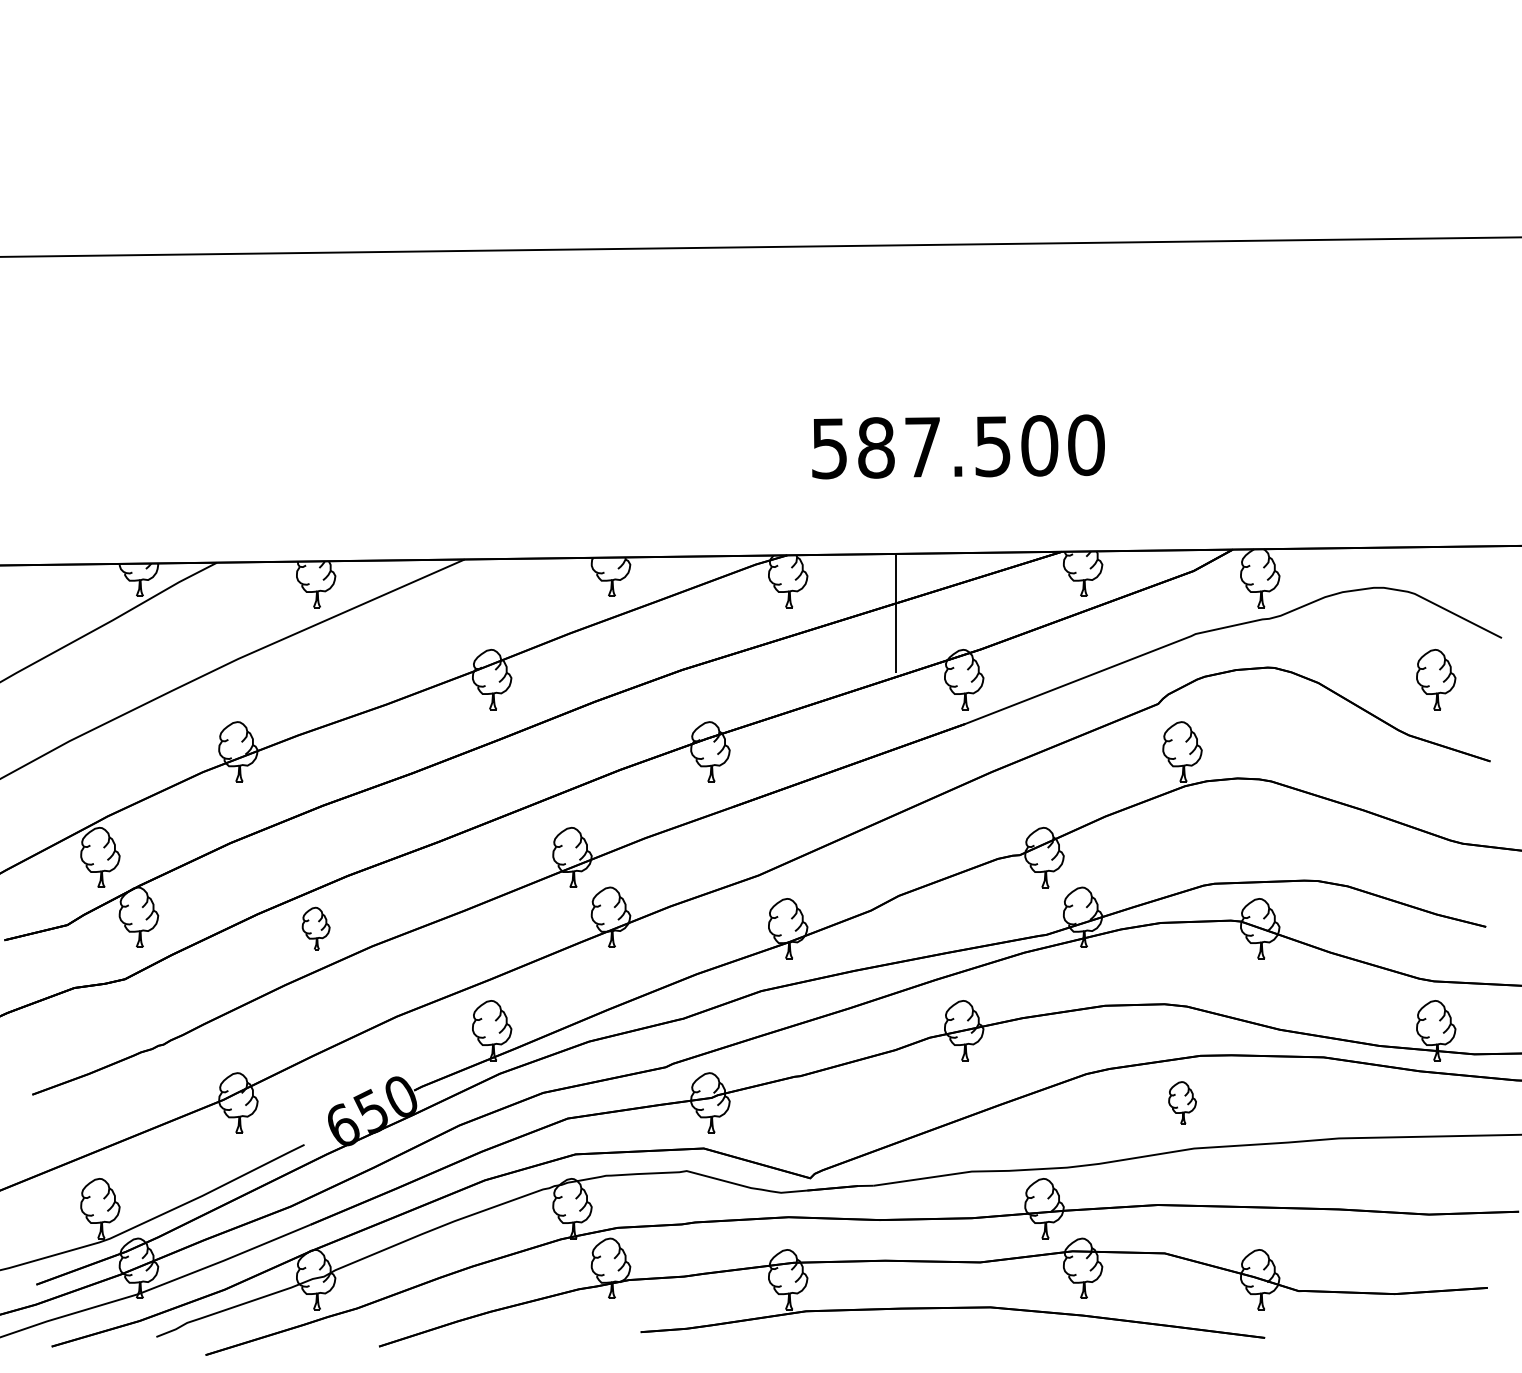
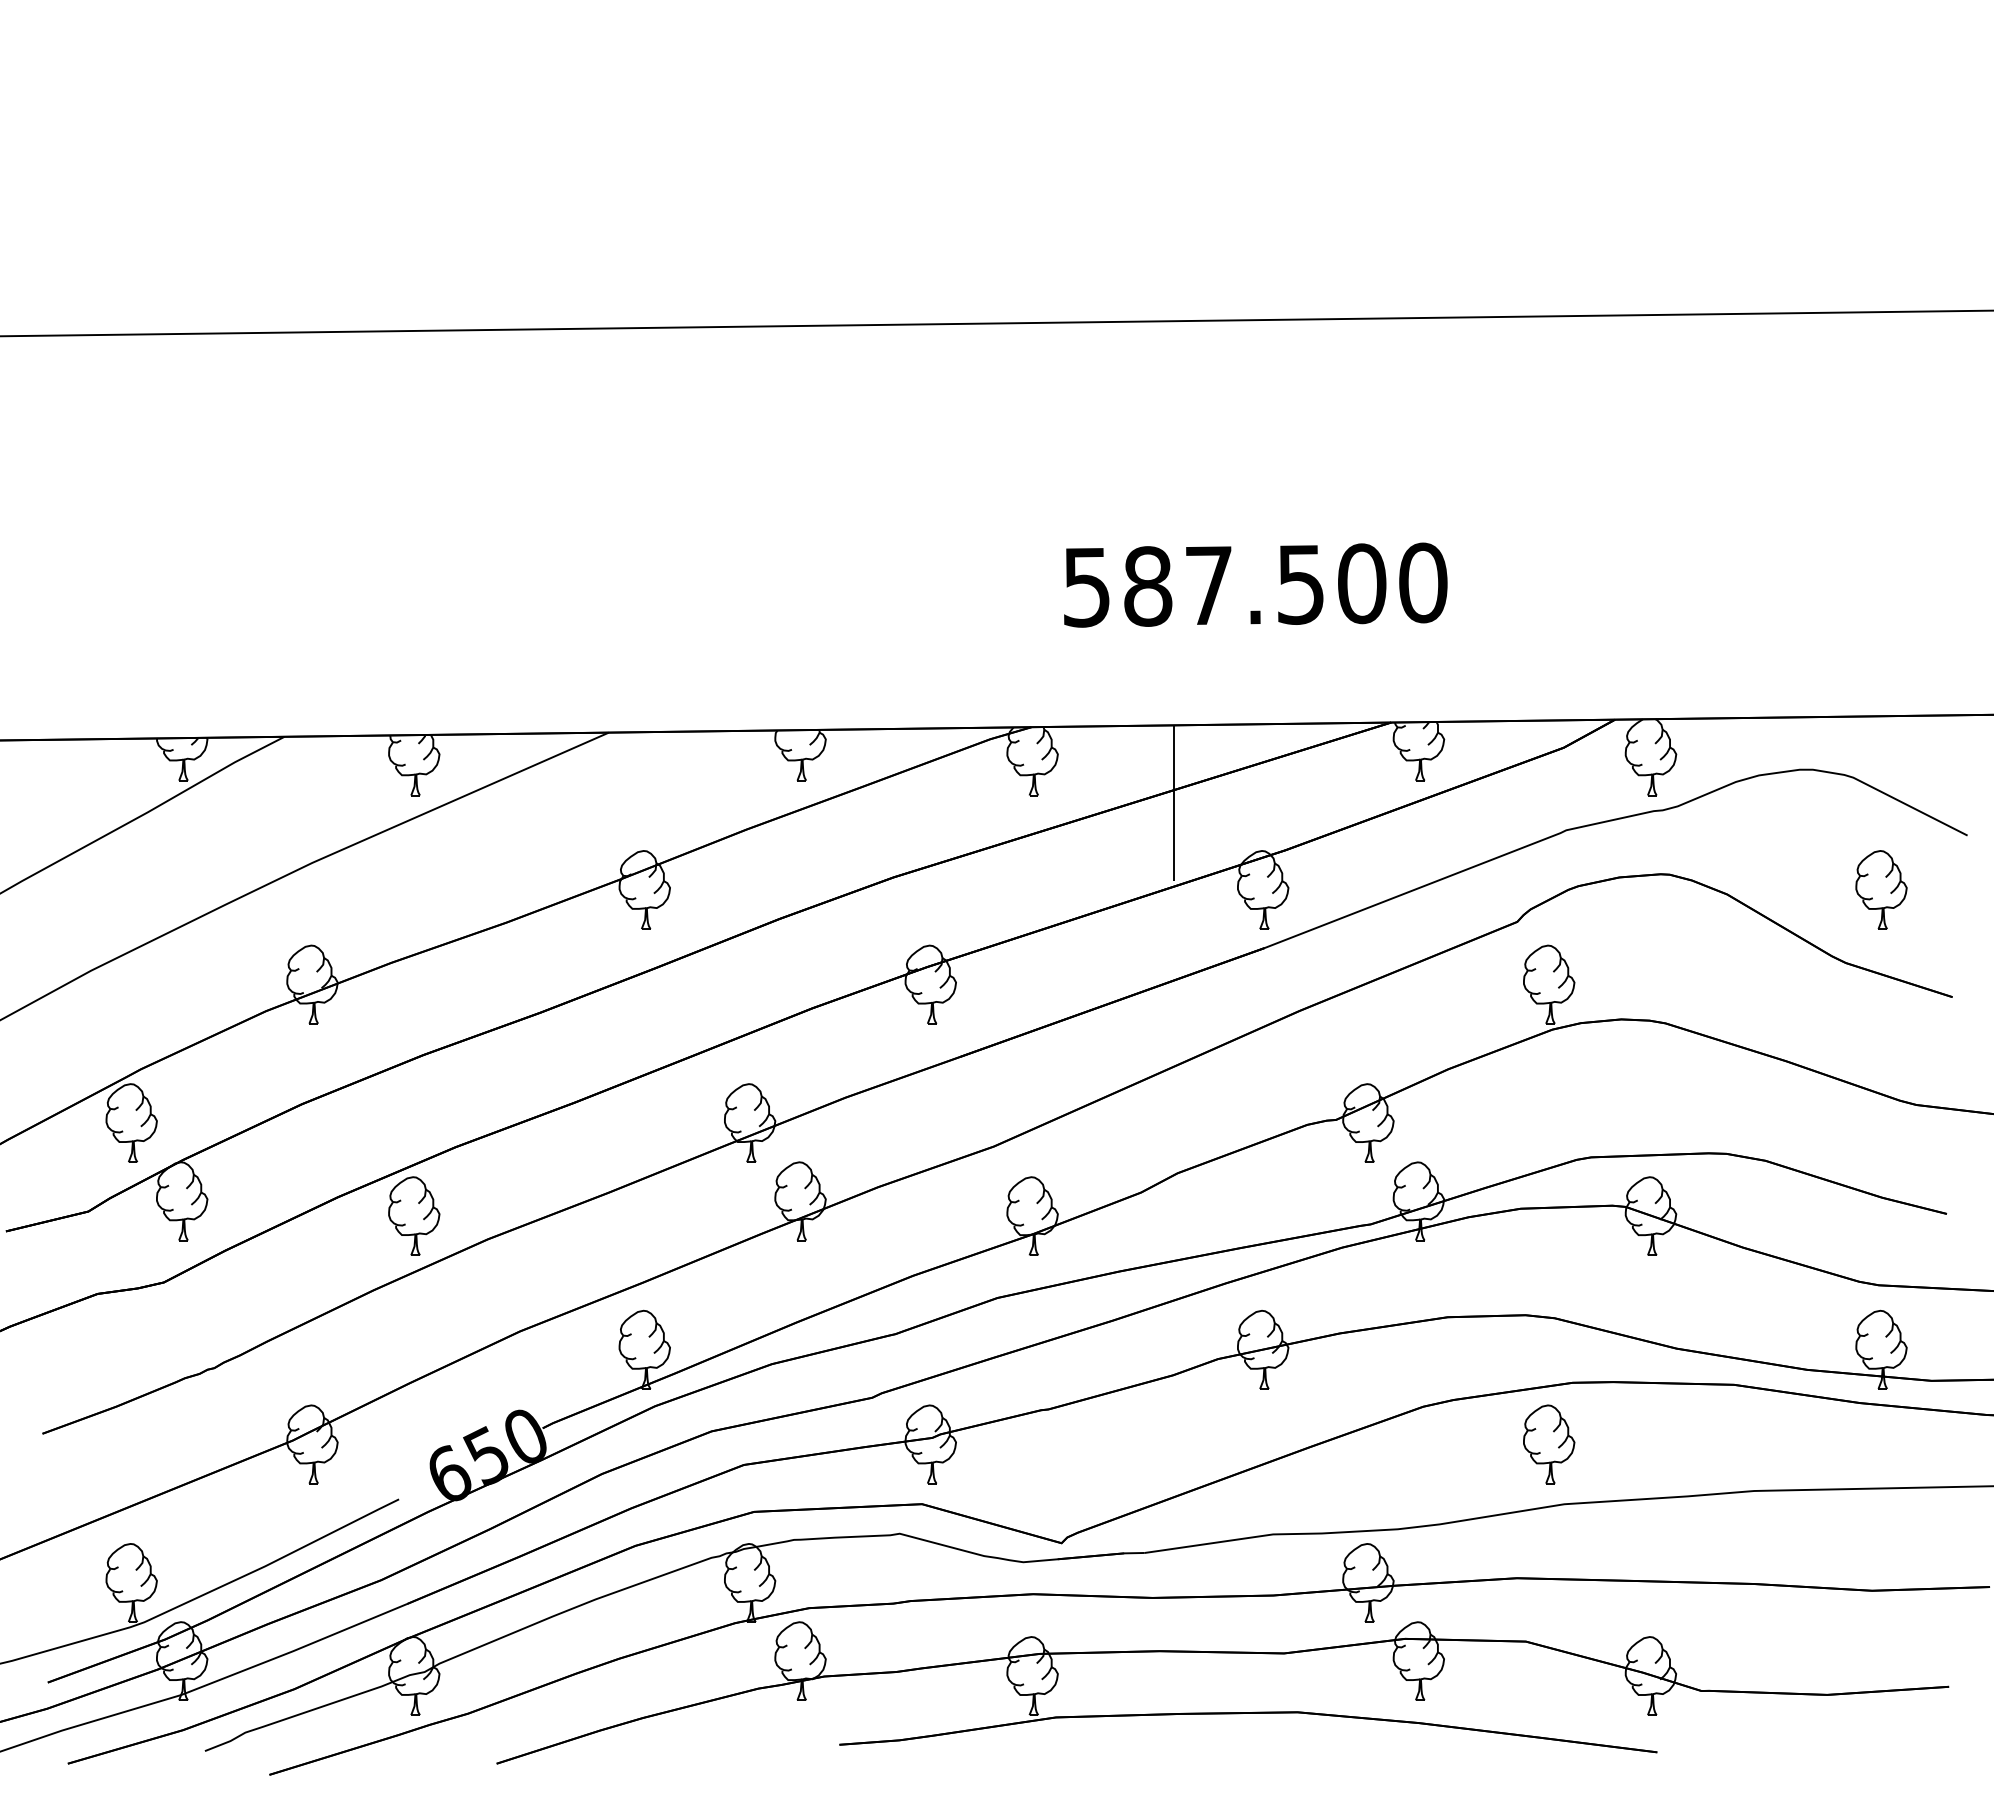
part: (316, 928) -> (414, 1215), size x1.43
part: (1182, 1102) -> (1549, 1444), size x1.43

